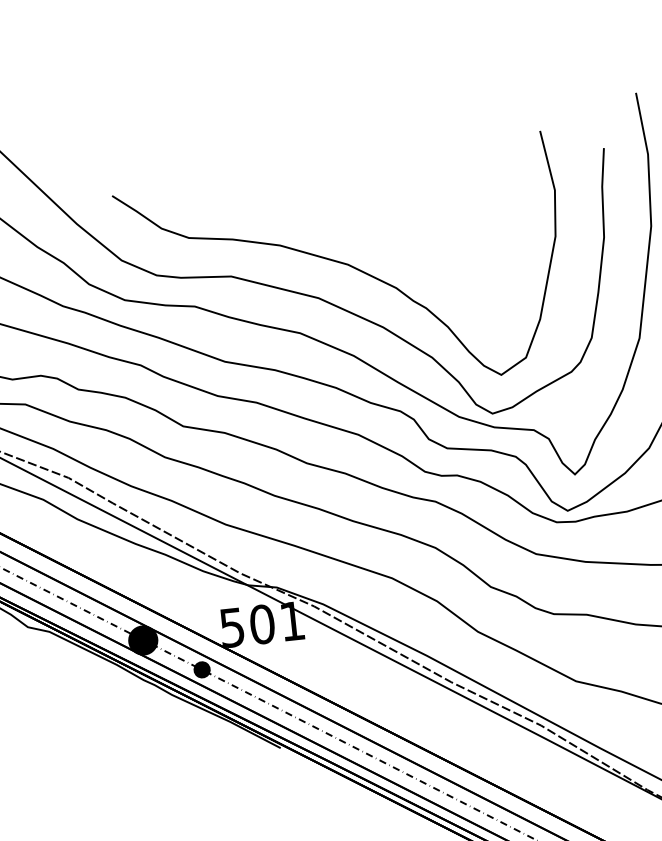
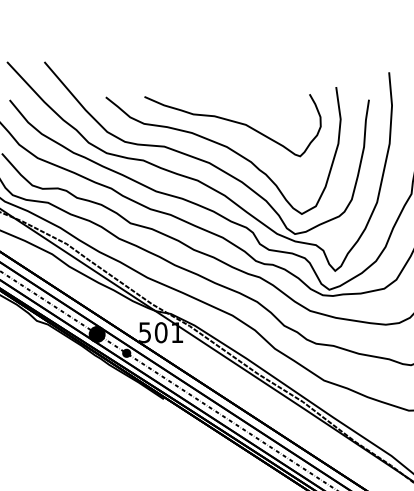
curve: (353, 217) -> (232, 122), added

